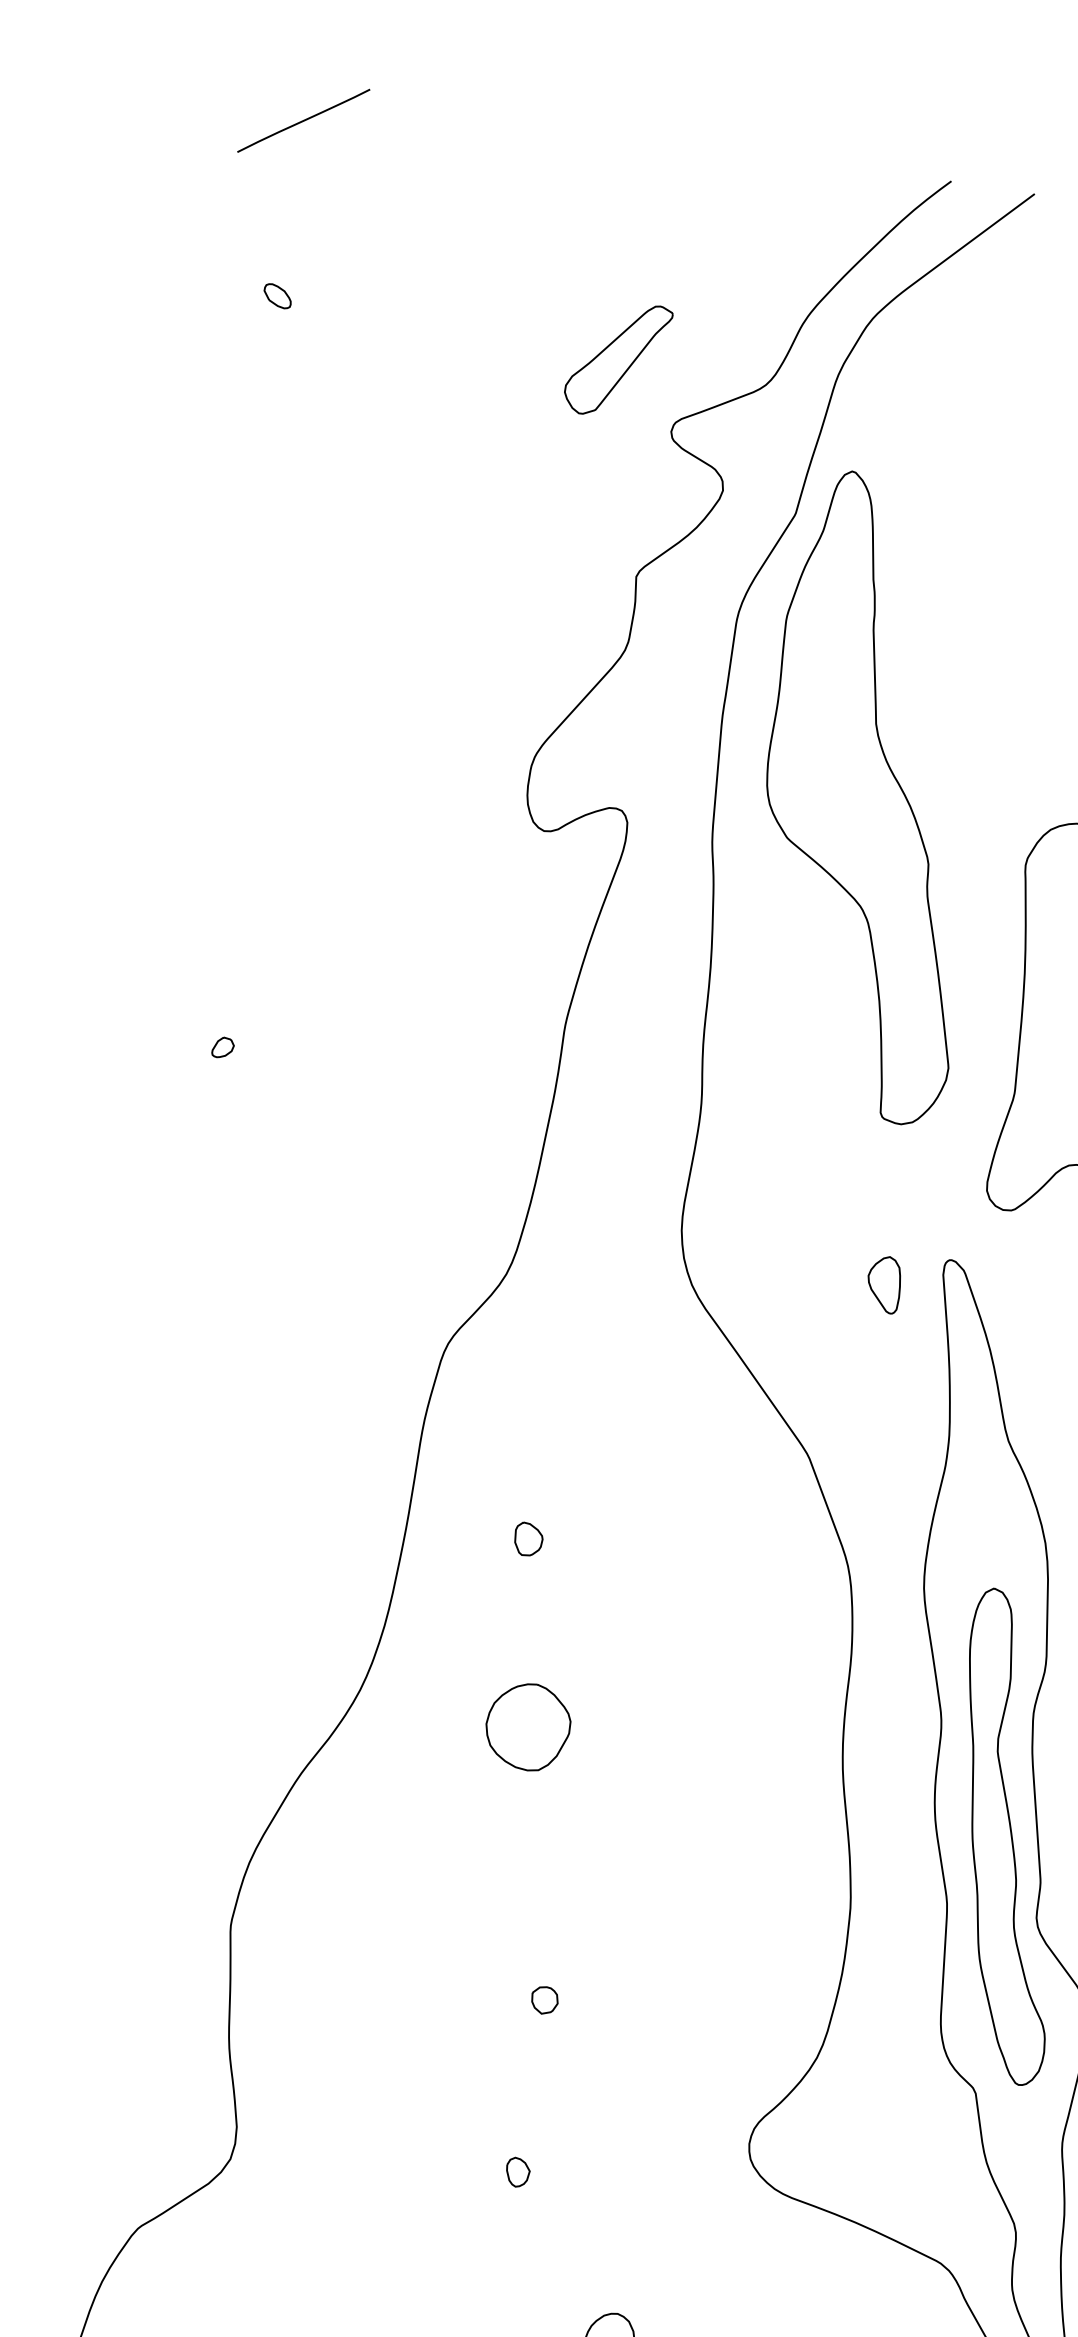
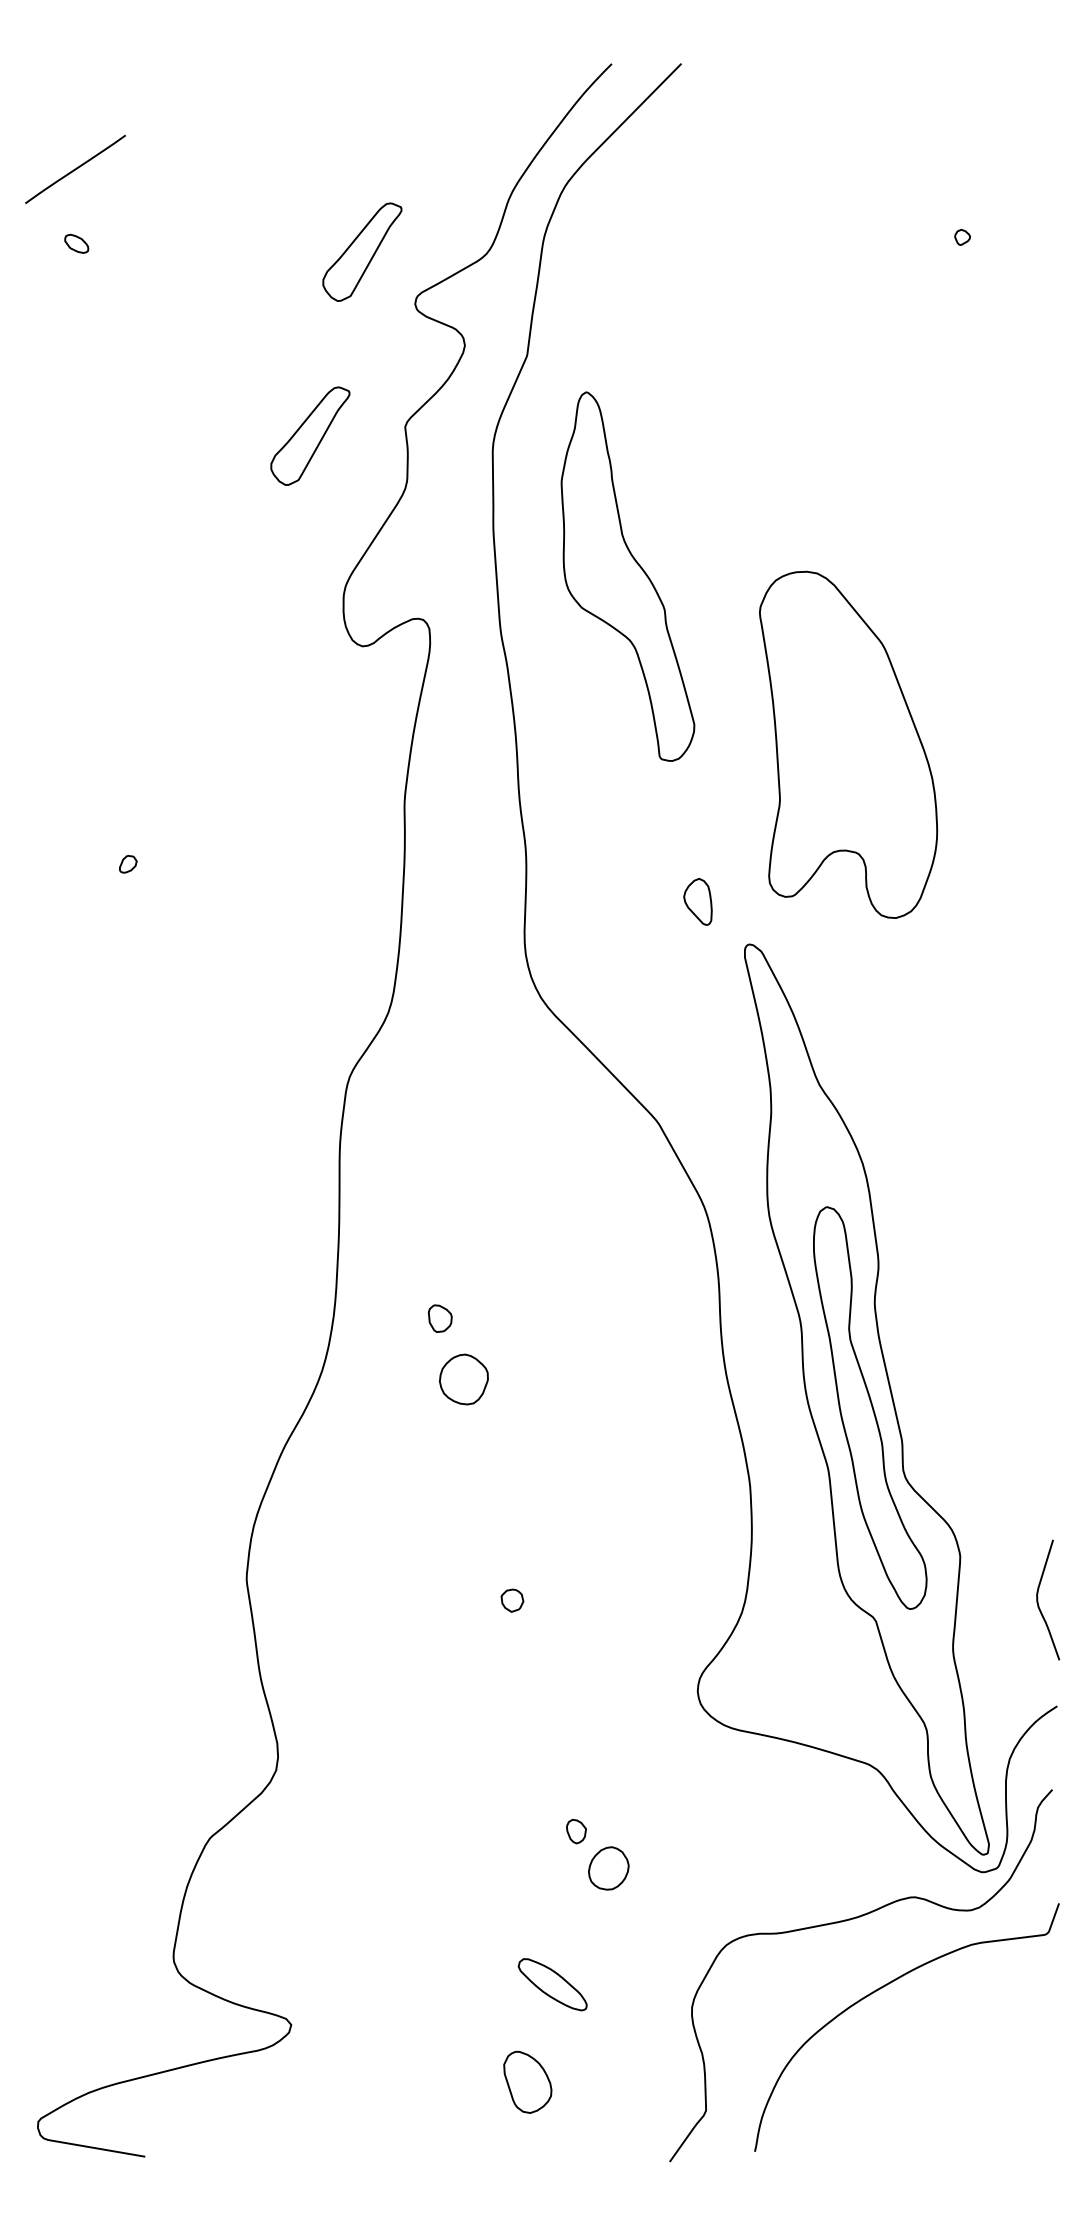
line: (303, 119) -> (75, 168), moved
part: (521, 569) -> (310, 435), added
part: (874, 797) -> (627, 576), size x0.7
part: (883, 1283) -> (697, 901), moved
part: (527, 1539) -> (439, 1318), moved
part: (527, 1726) -> (463, 1379), size x0.7
part: (517, 2172) -> (576, 1831), moved

